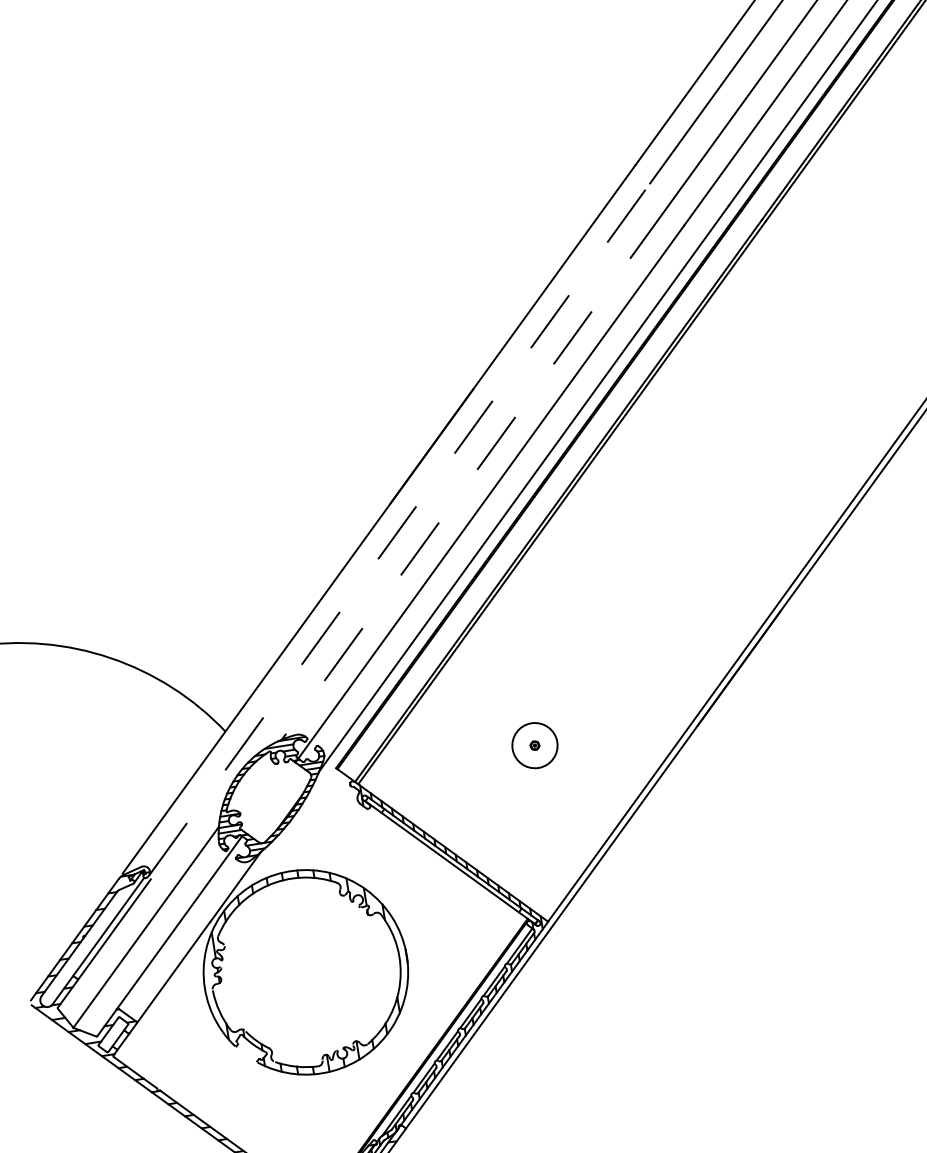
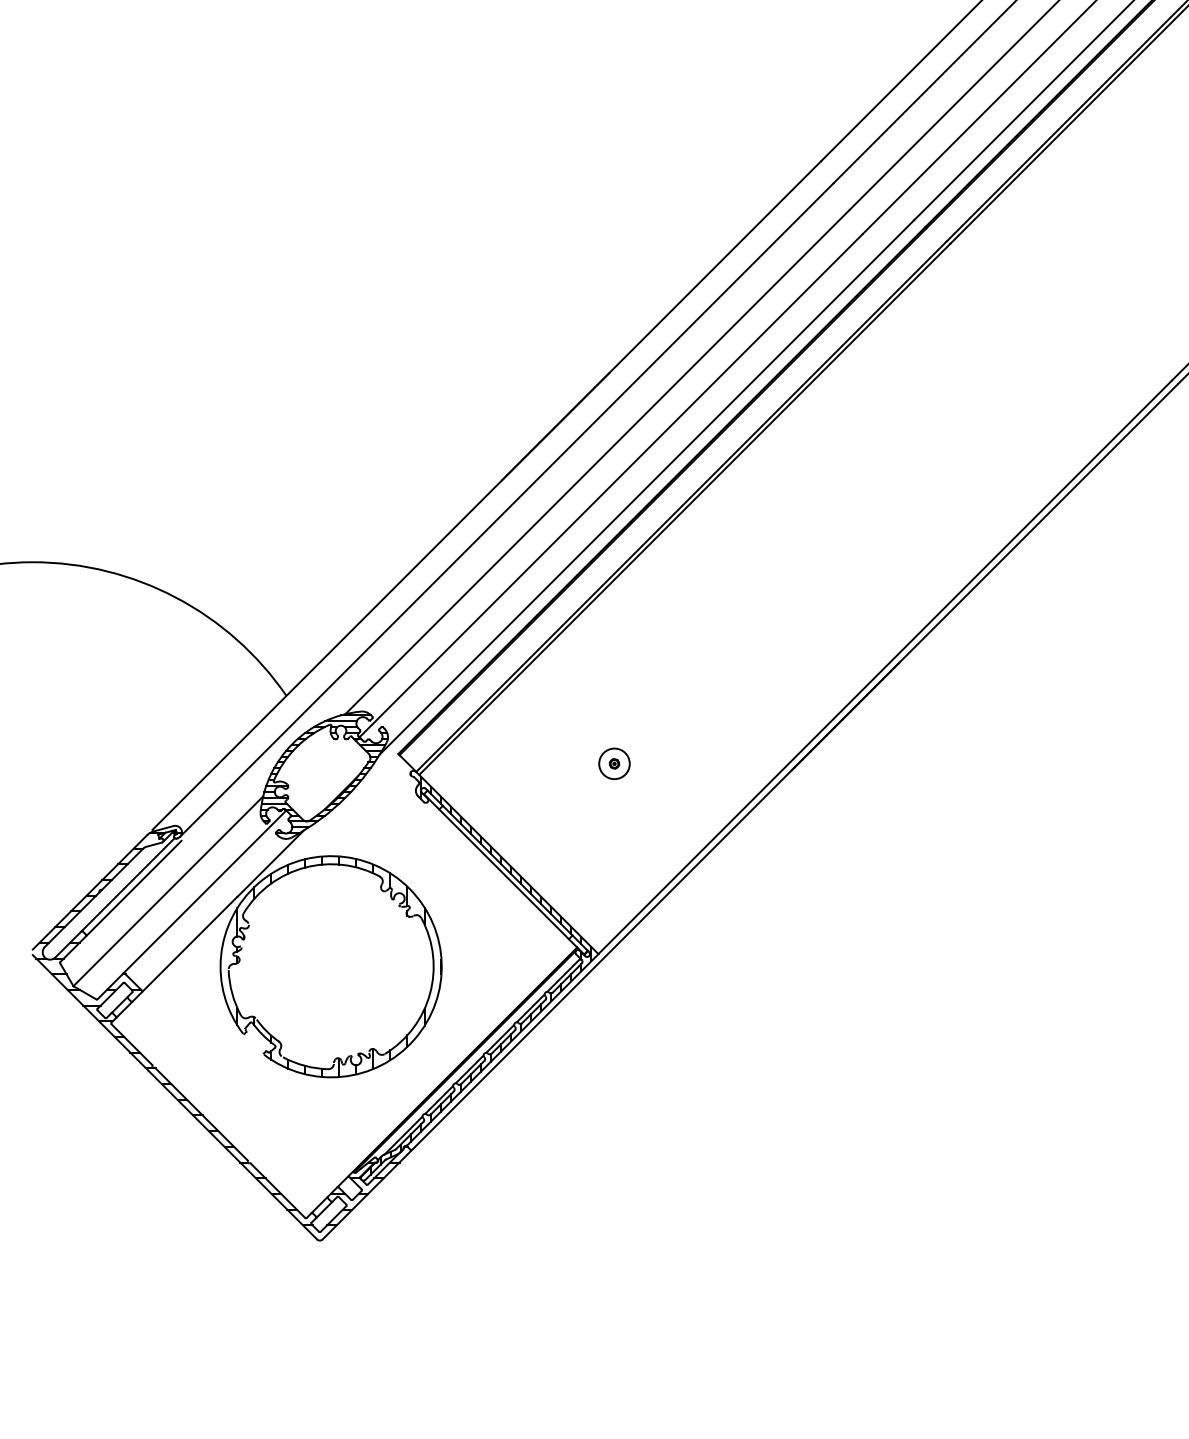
line: (474, 473) -> (596, 462), dashed -> solid
line: (400, 529) -> (507, 509), dashed -> solid
circle: (534, 745) -> (614, 763), size x0.62

